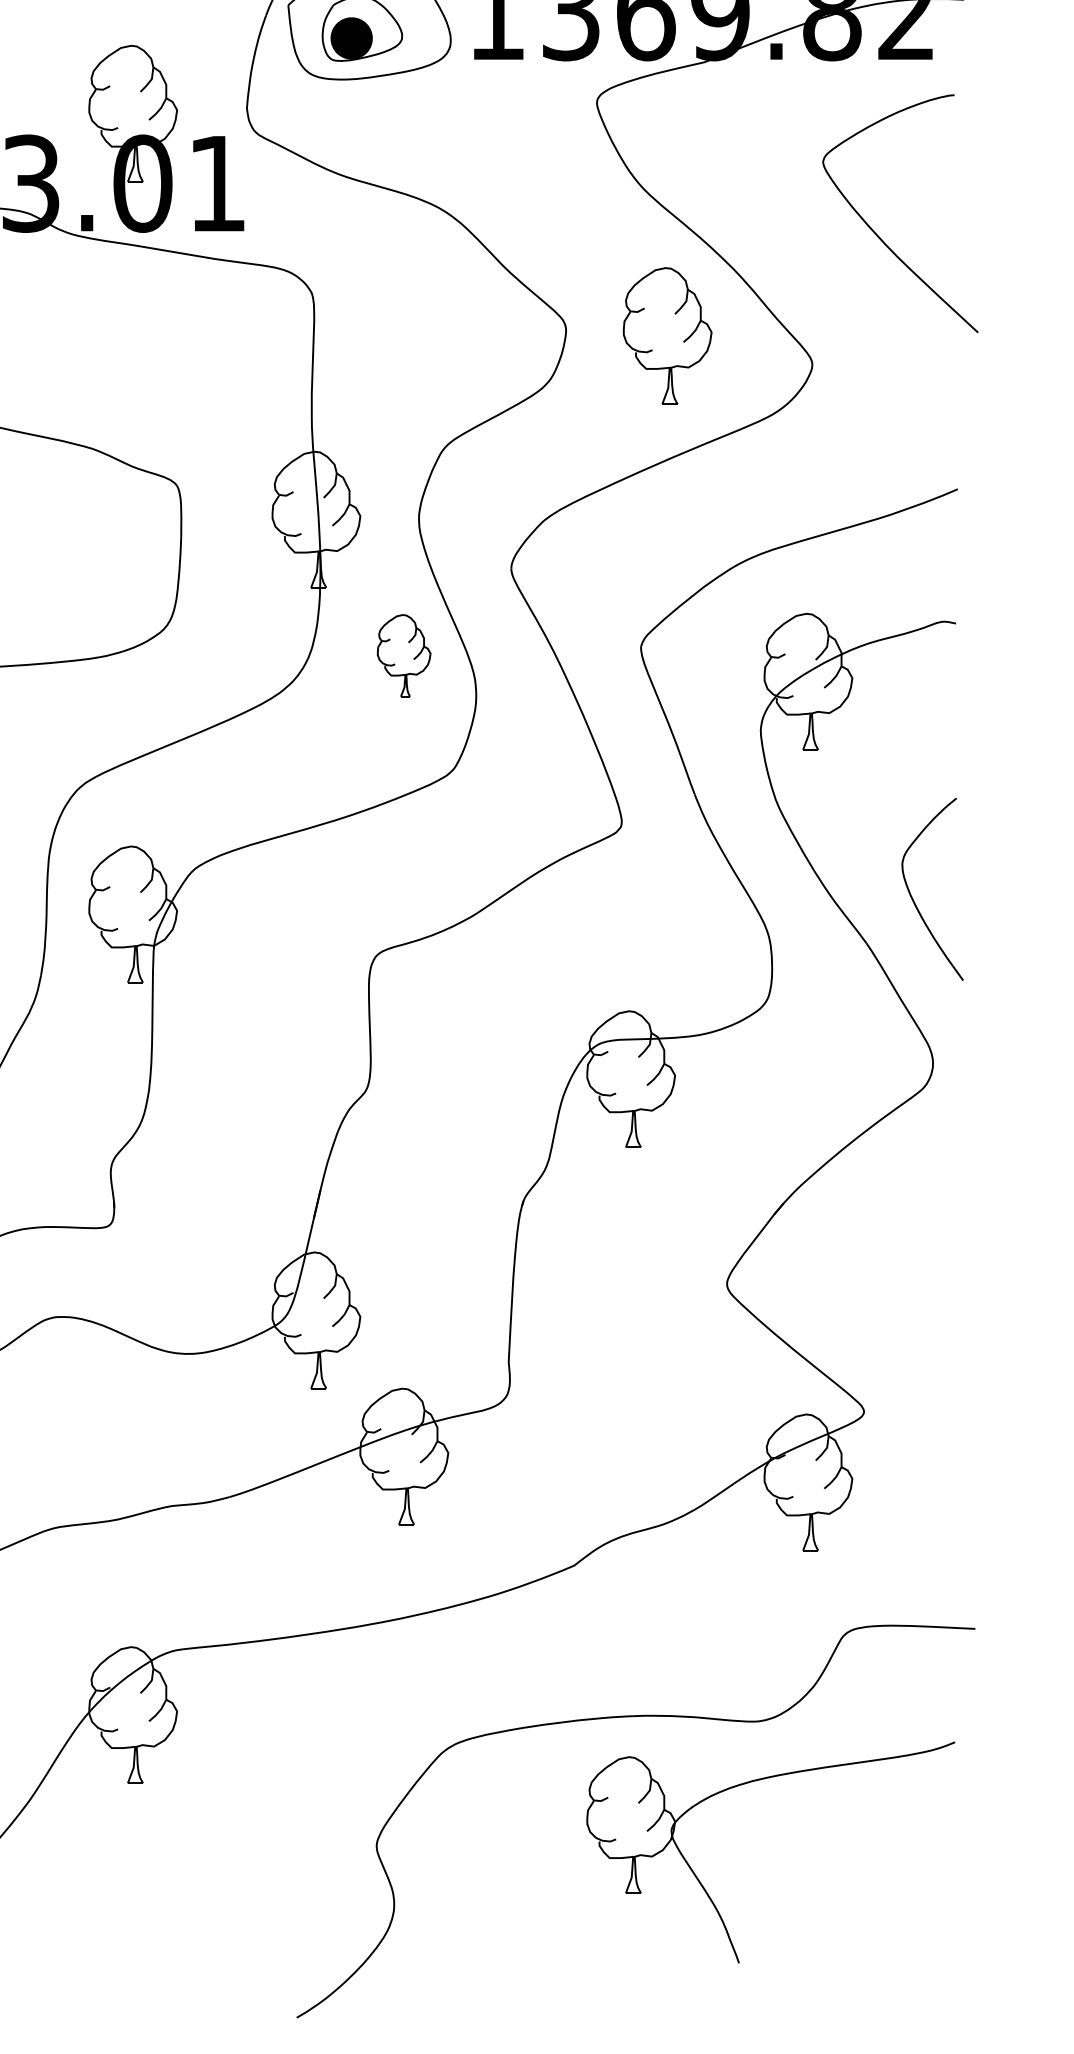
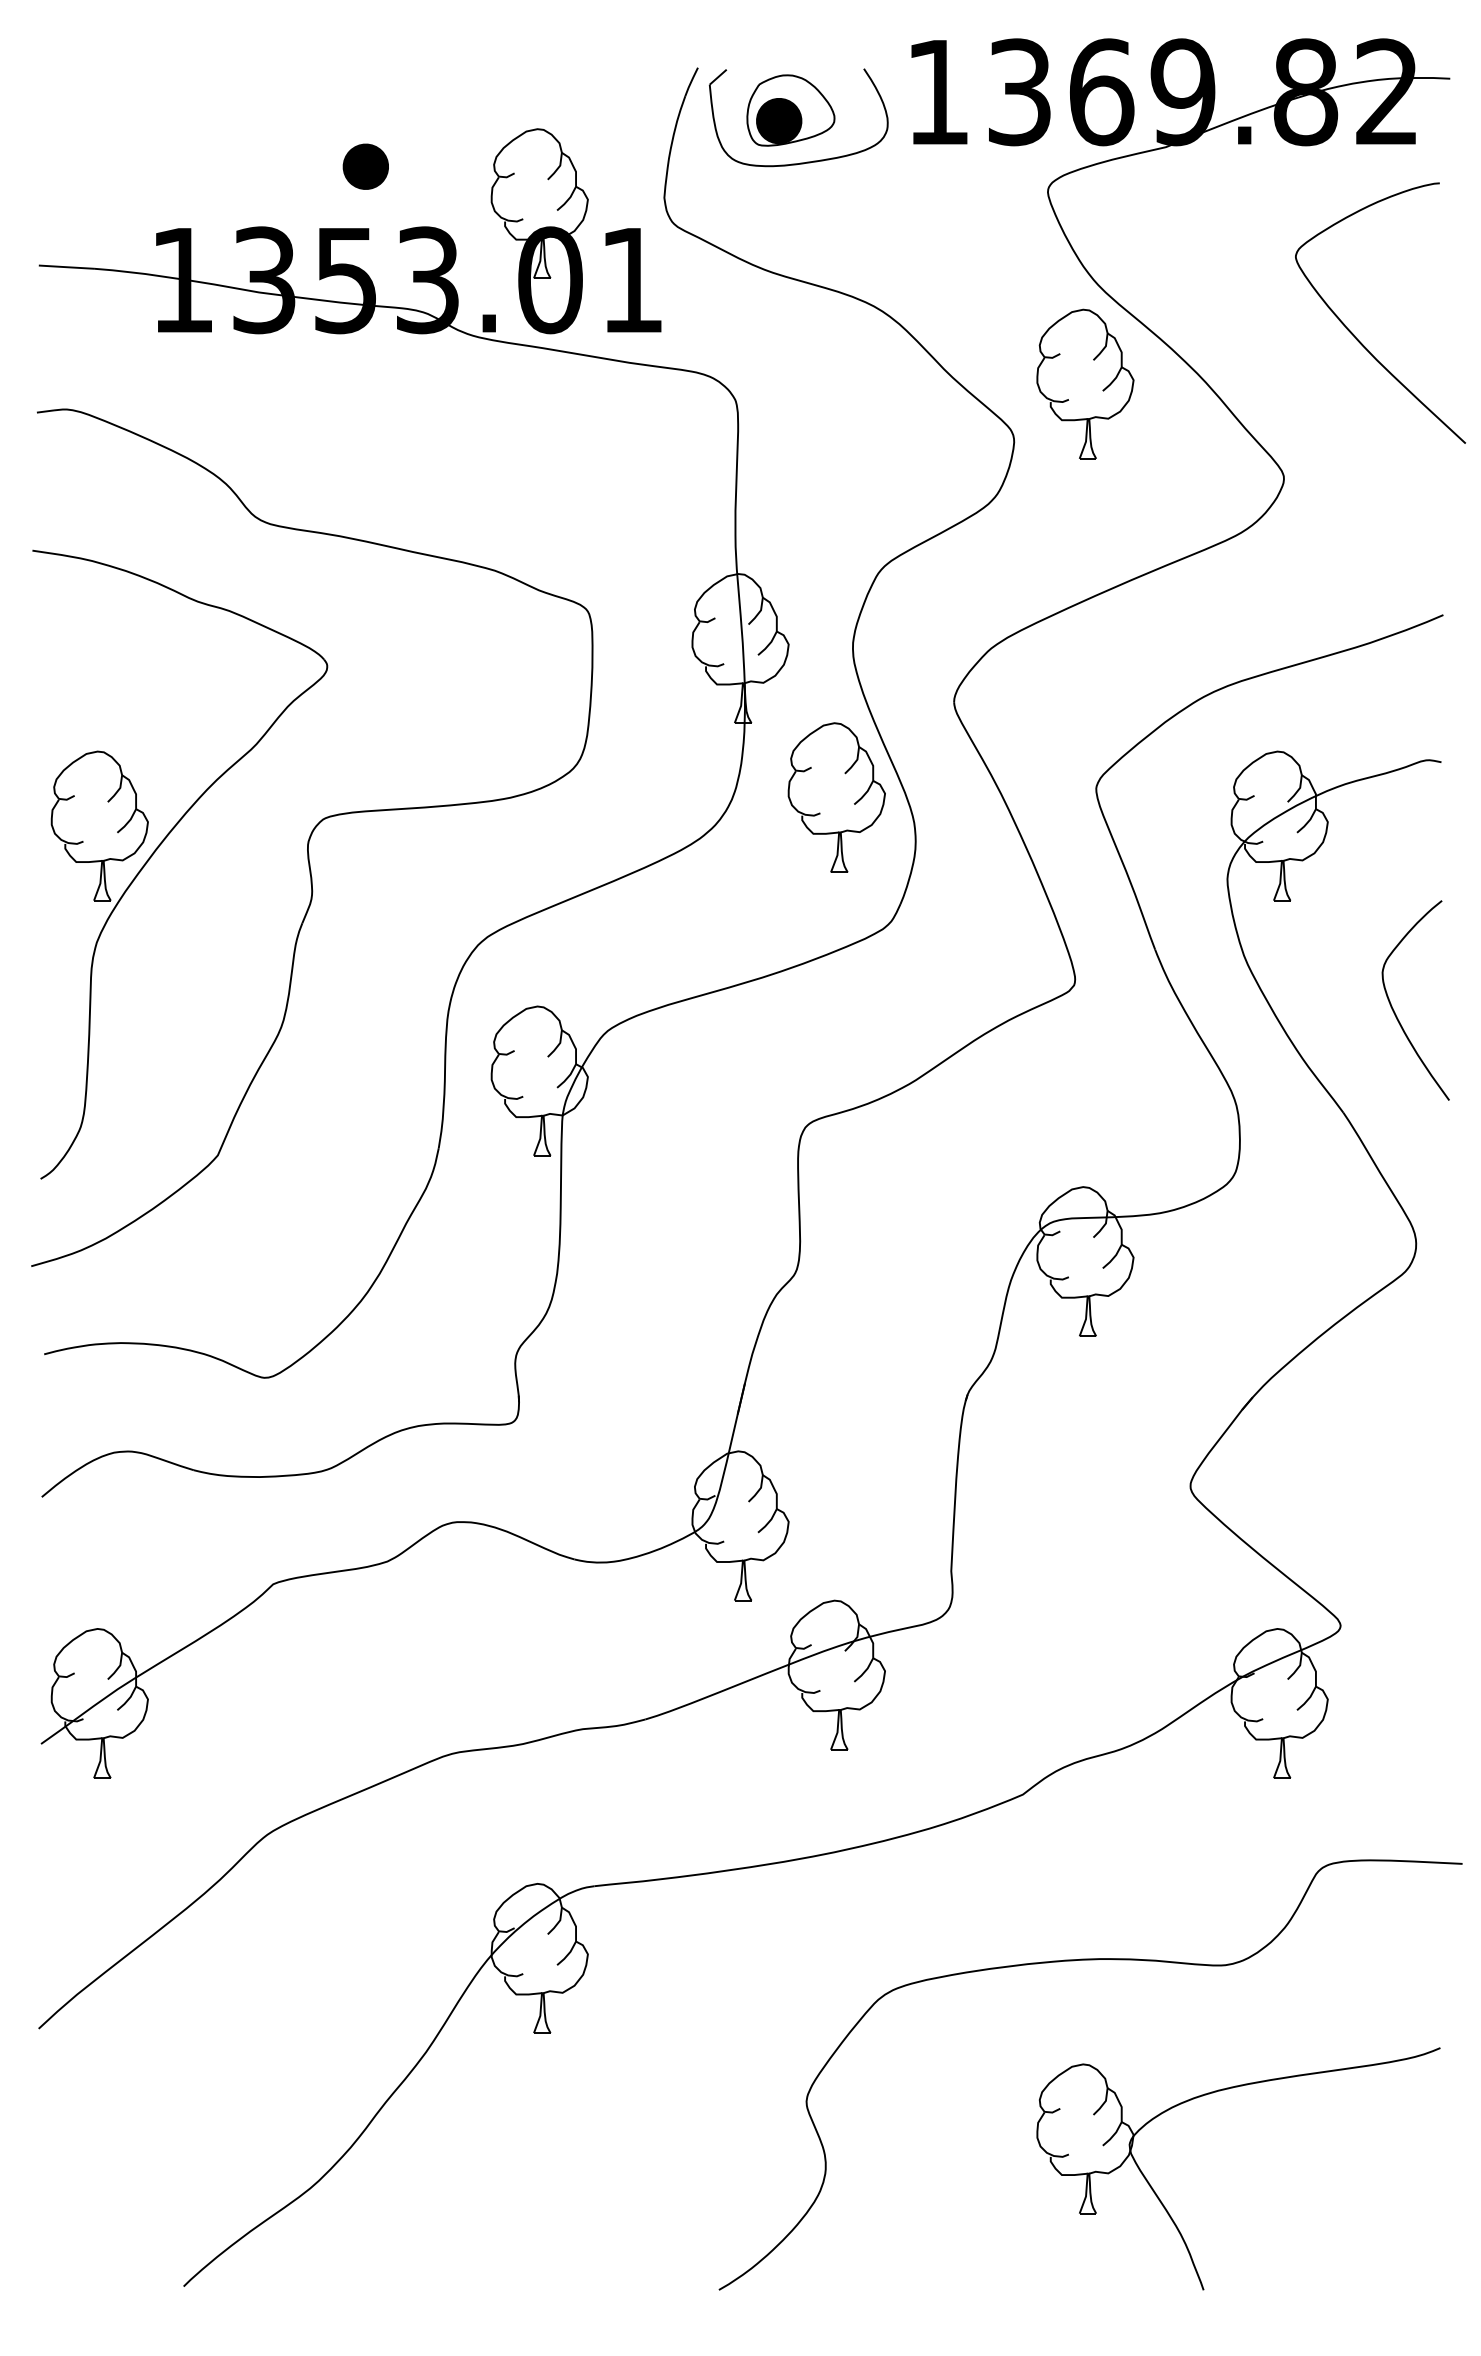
part: (667, 335) -> (1085, 383), moved
part: (403, 655) -> (836, 797), size x1.67
curve: (913, 898) -> (1394, 1010), moved
part: (748, 1783) -> (1213, 2093), moved

